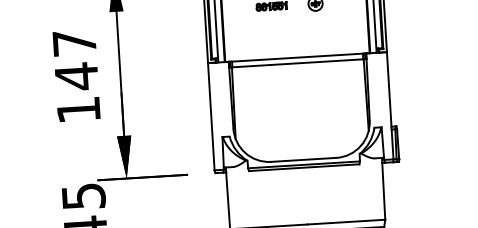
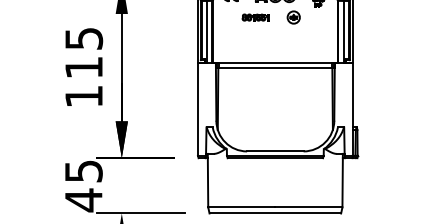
text: (76, 60) -> (84, 53), 147 -> 115

